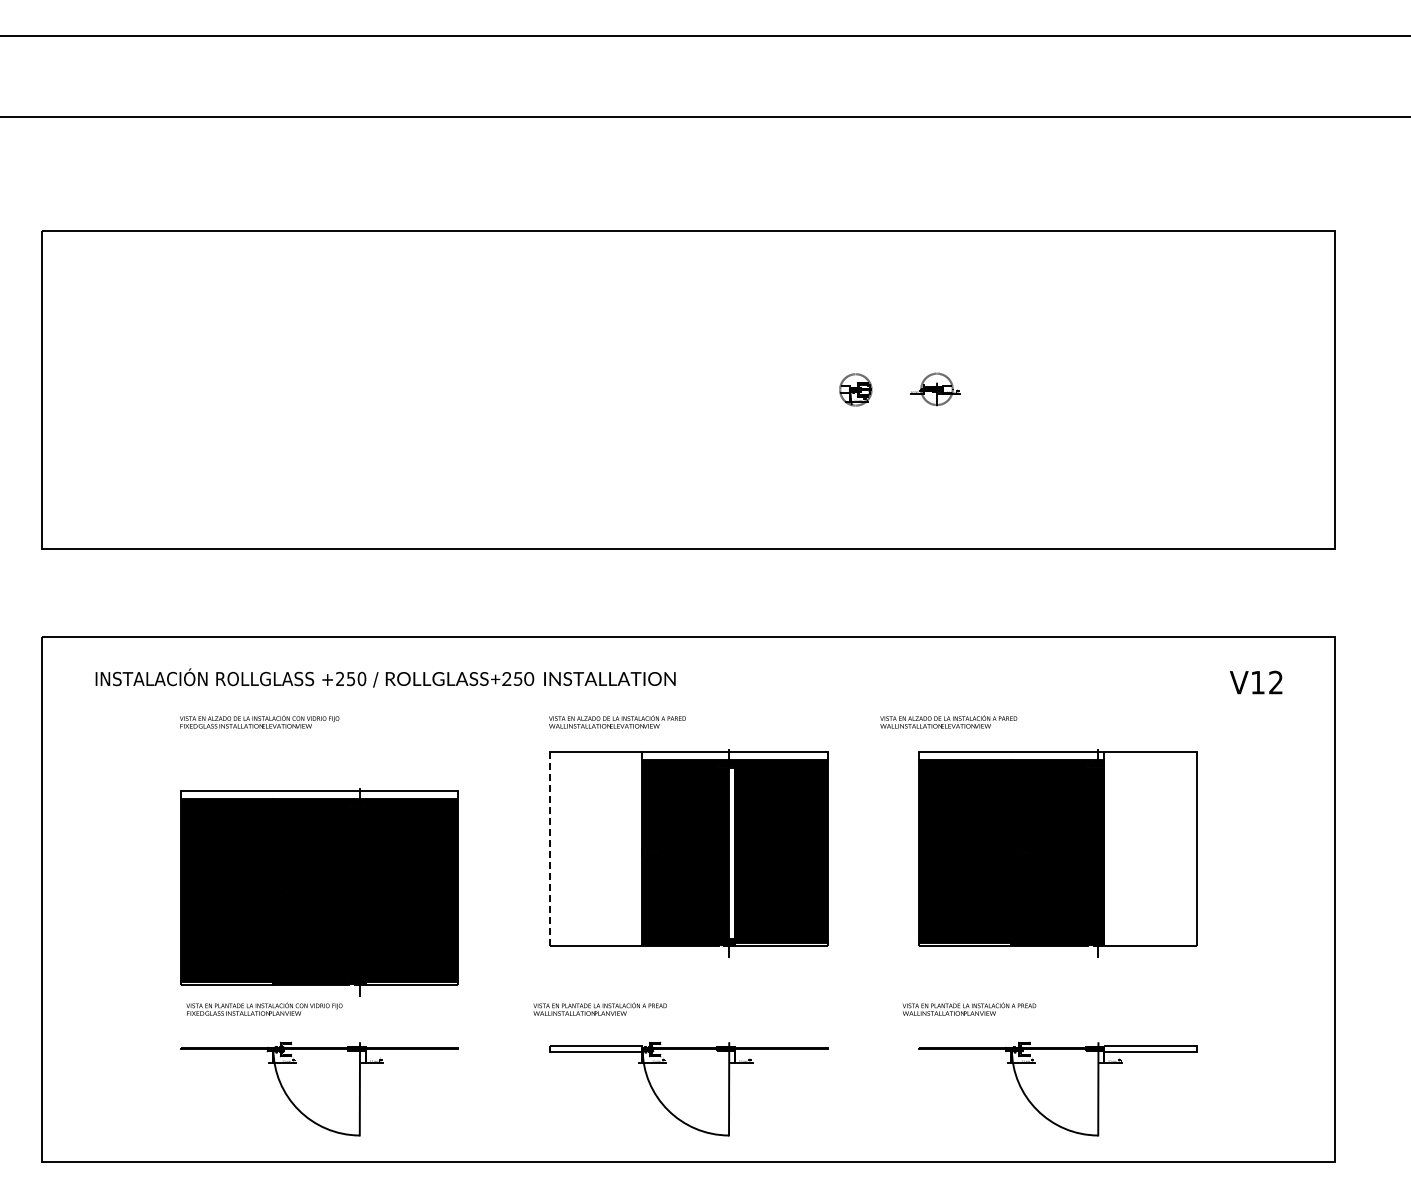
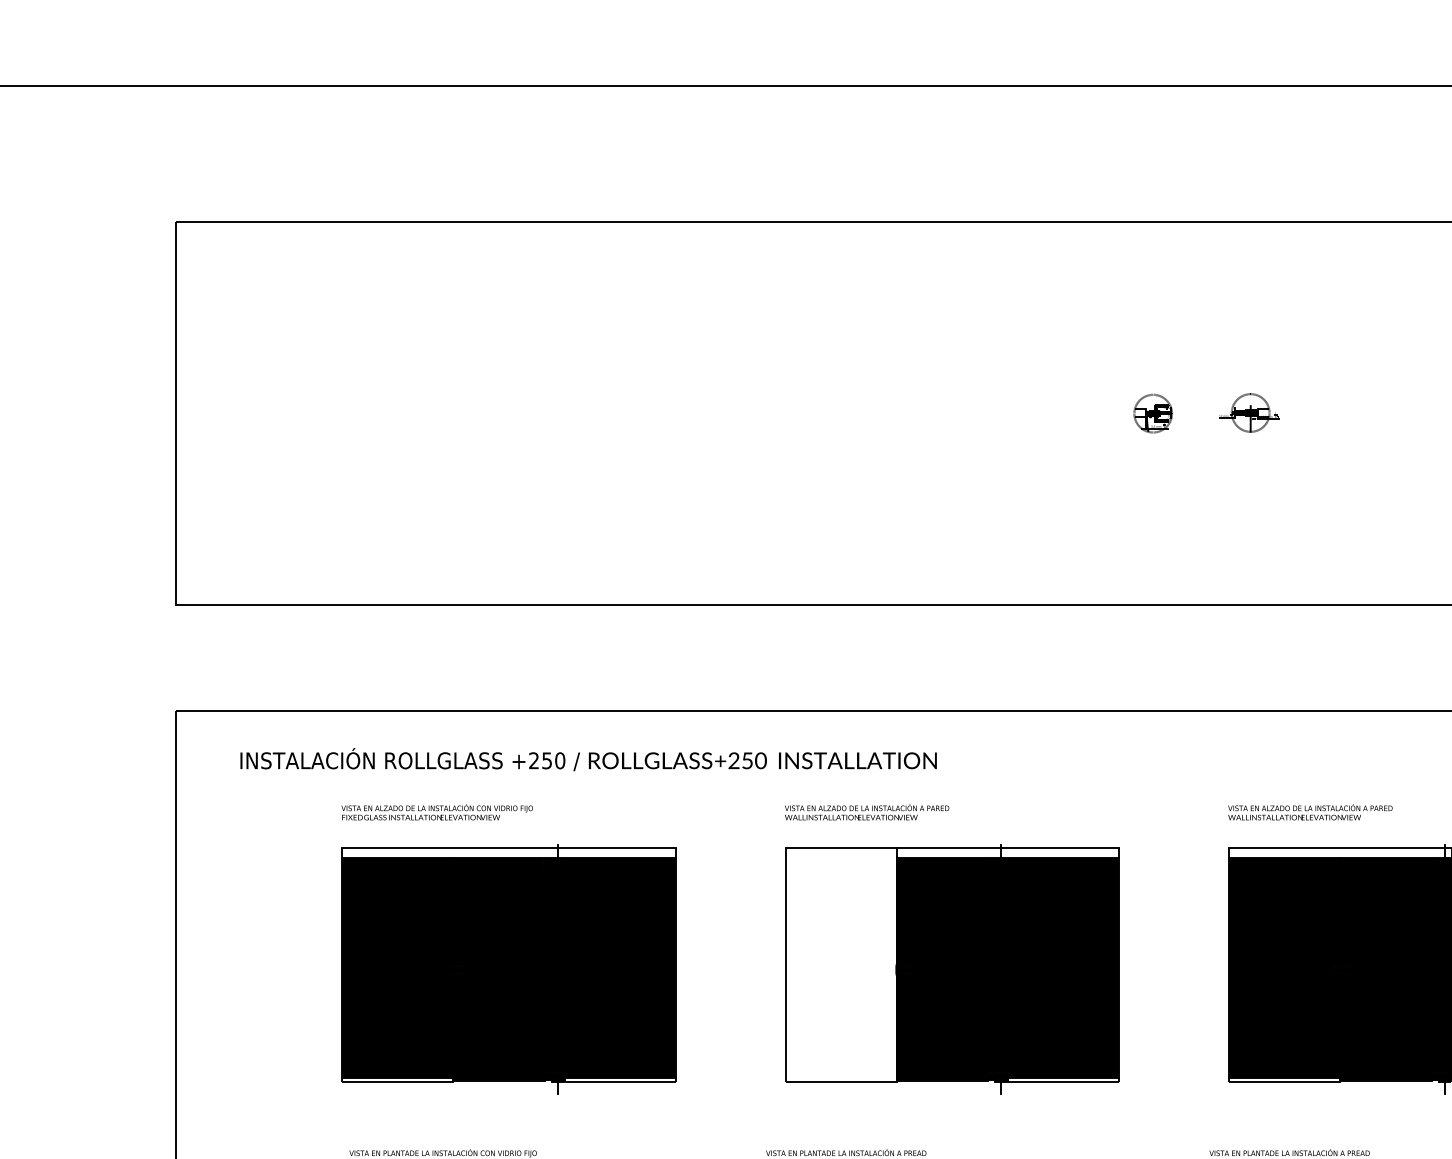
text: (948, 721) -> (1310, 811), moved
line: (549, 848) -> (785, 964), dashed -> solid
fill: (731, 851) -> (1003, 967), added
part: (319, 892) -> (509, 970), moved

